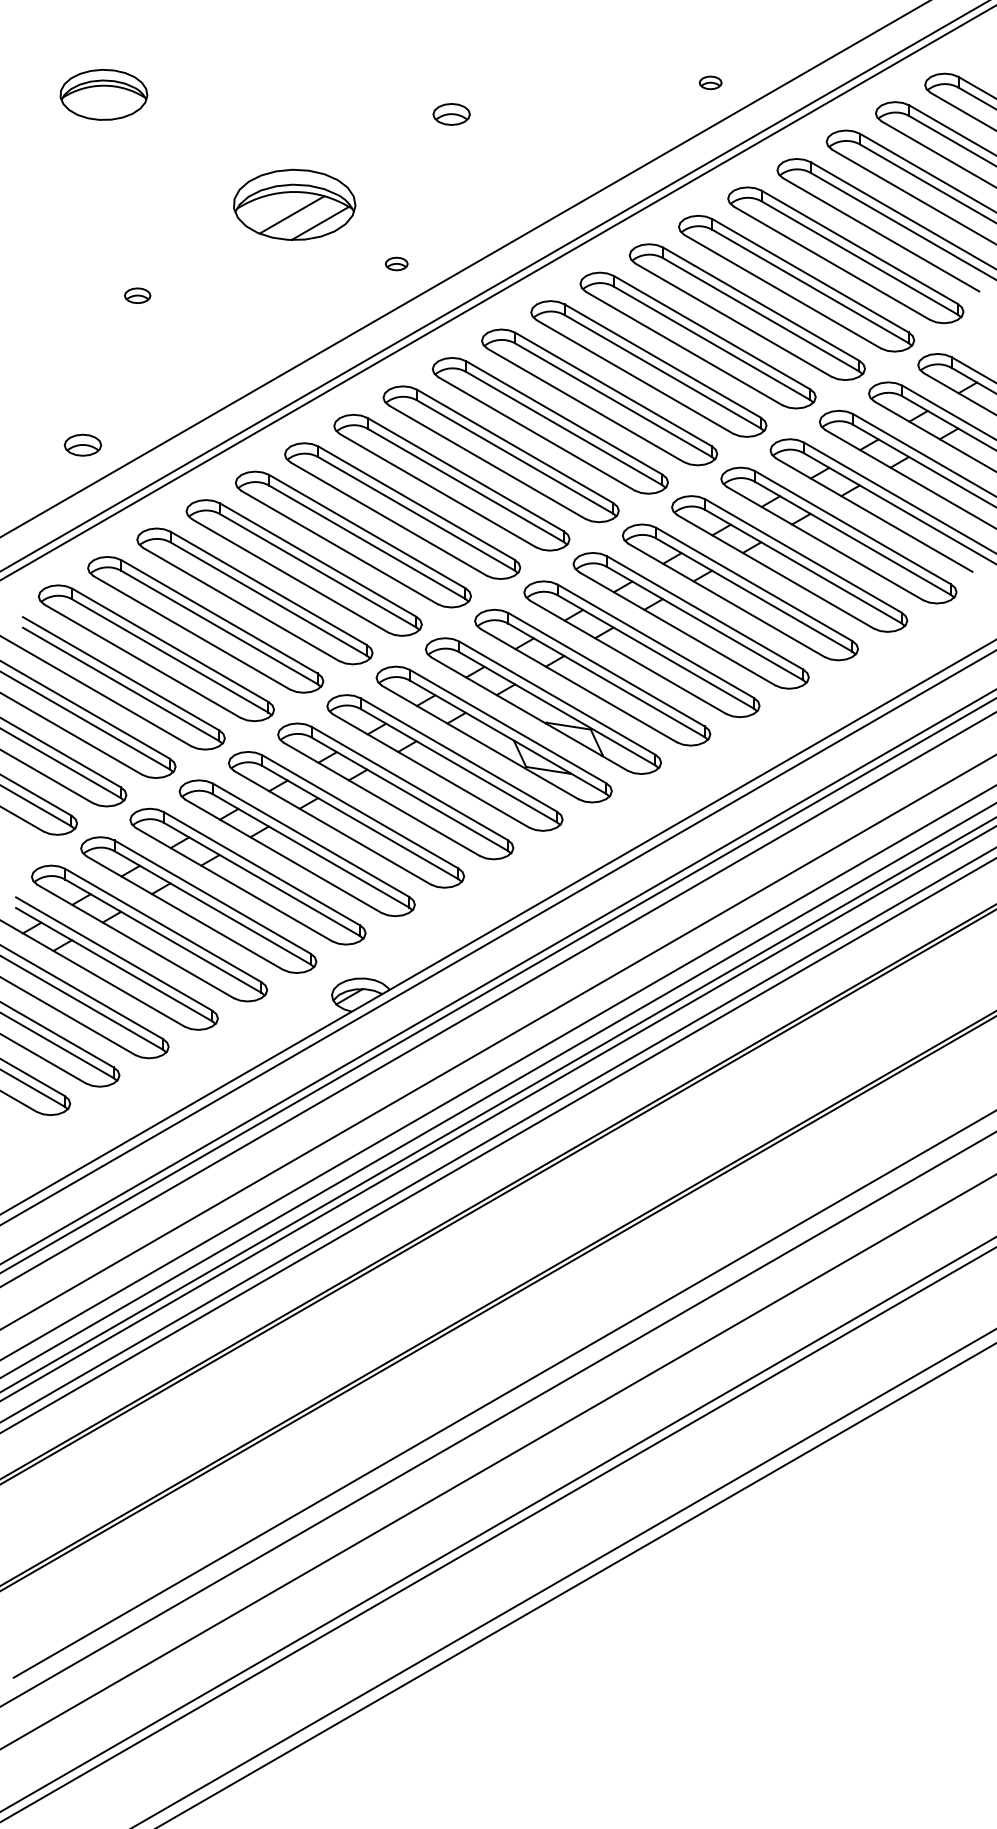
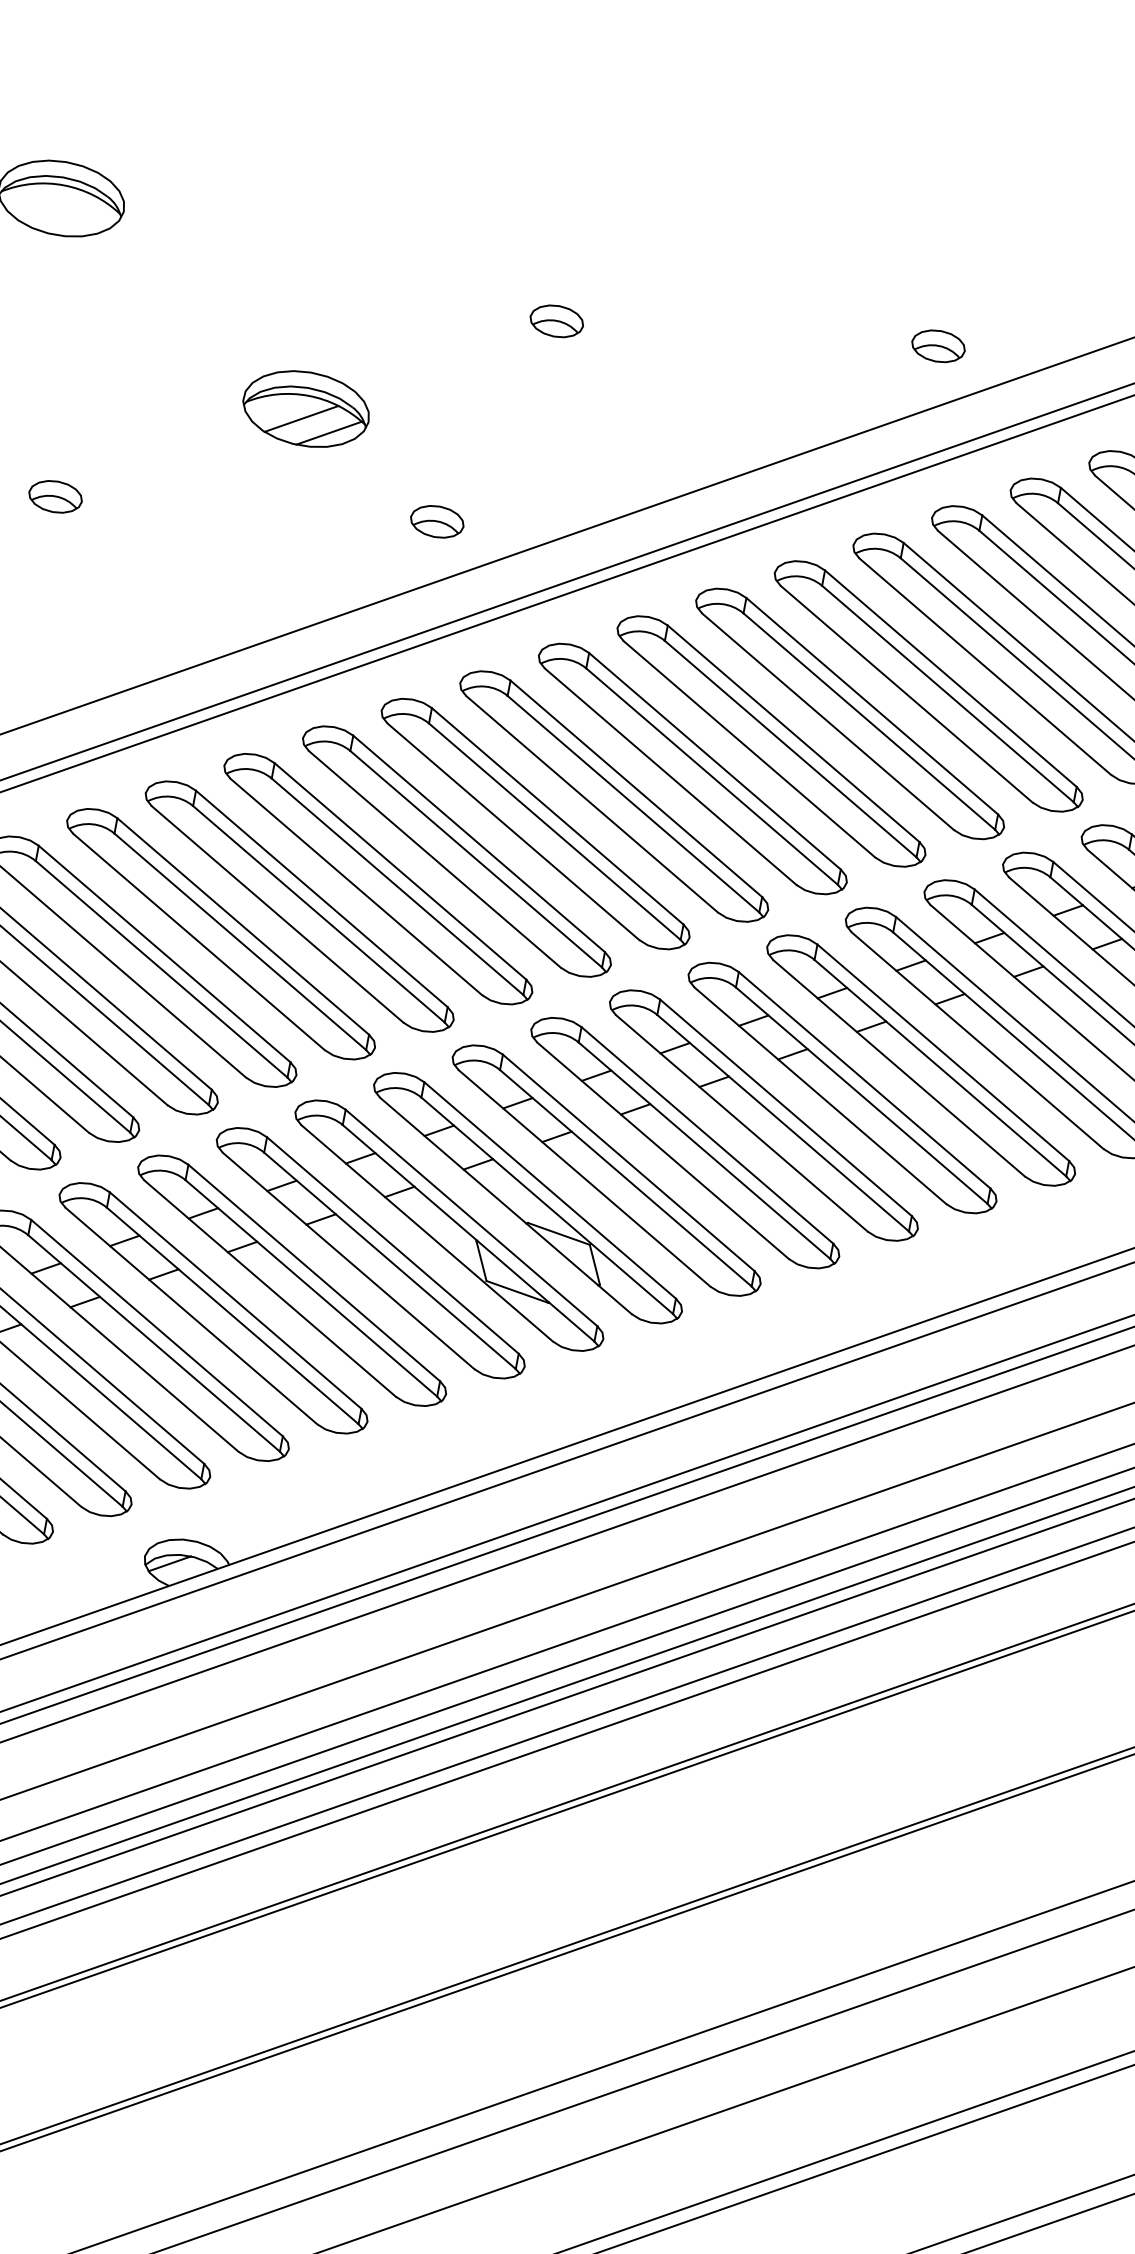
part: (710, 82) -> (938, 345), size x1.67
part: (294, 205) -> (305, 409), size x0.71
part: (396, 263) -> (436, 520), size x1.67
part: (137, 295) -> (55, 496), size x1.43

